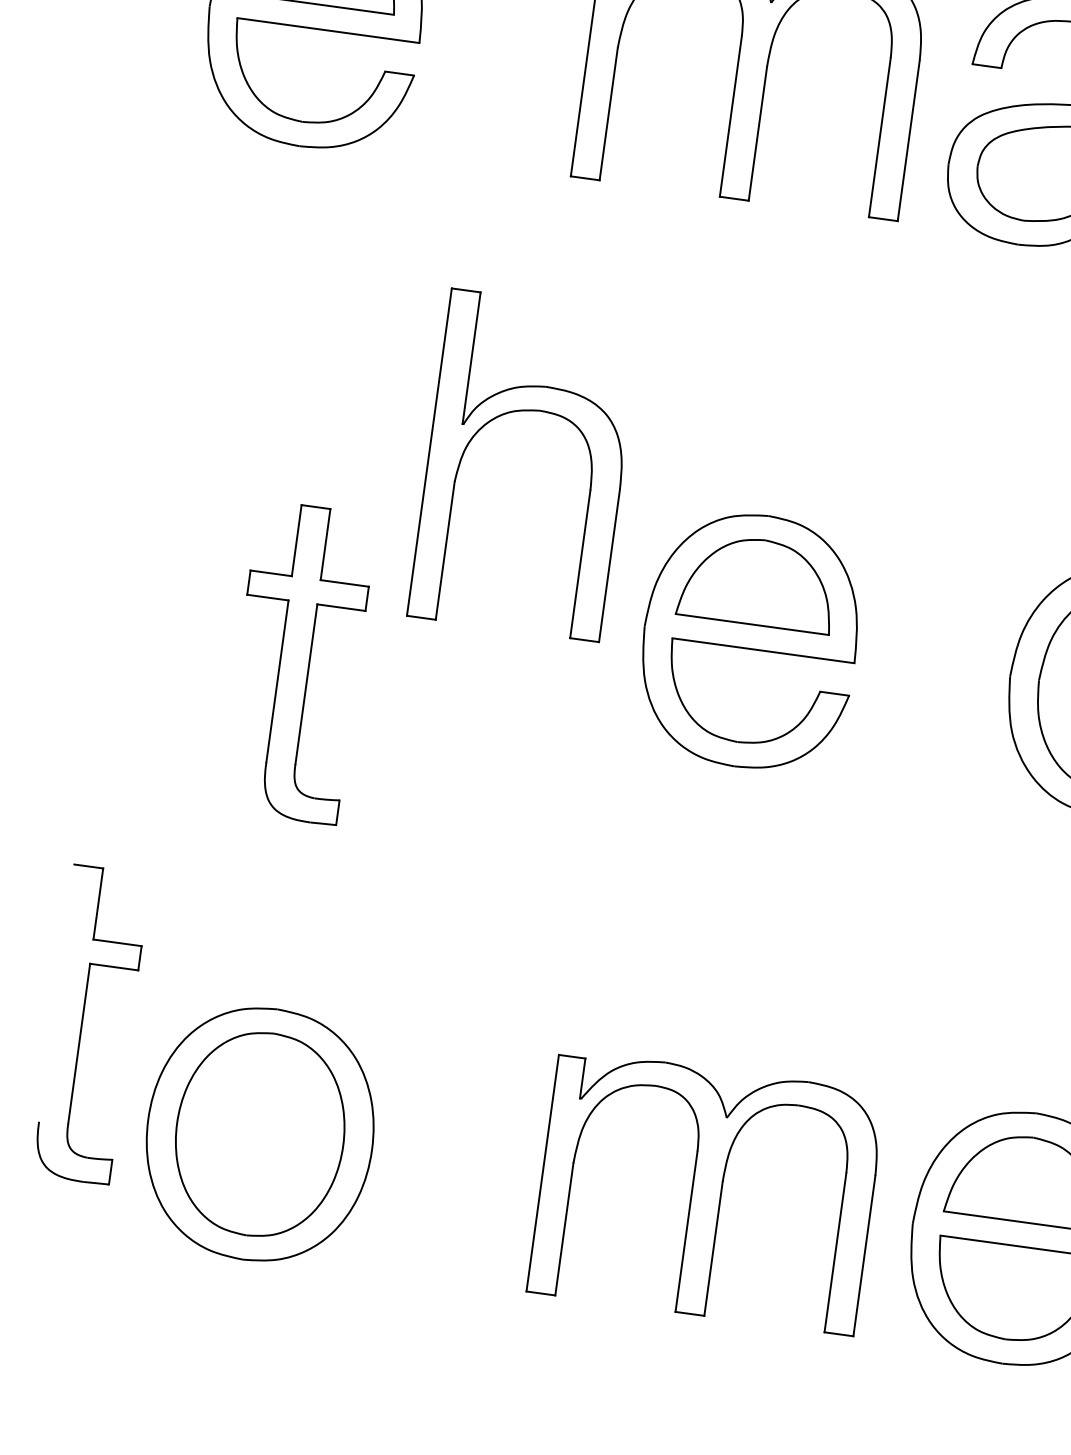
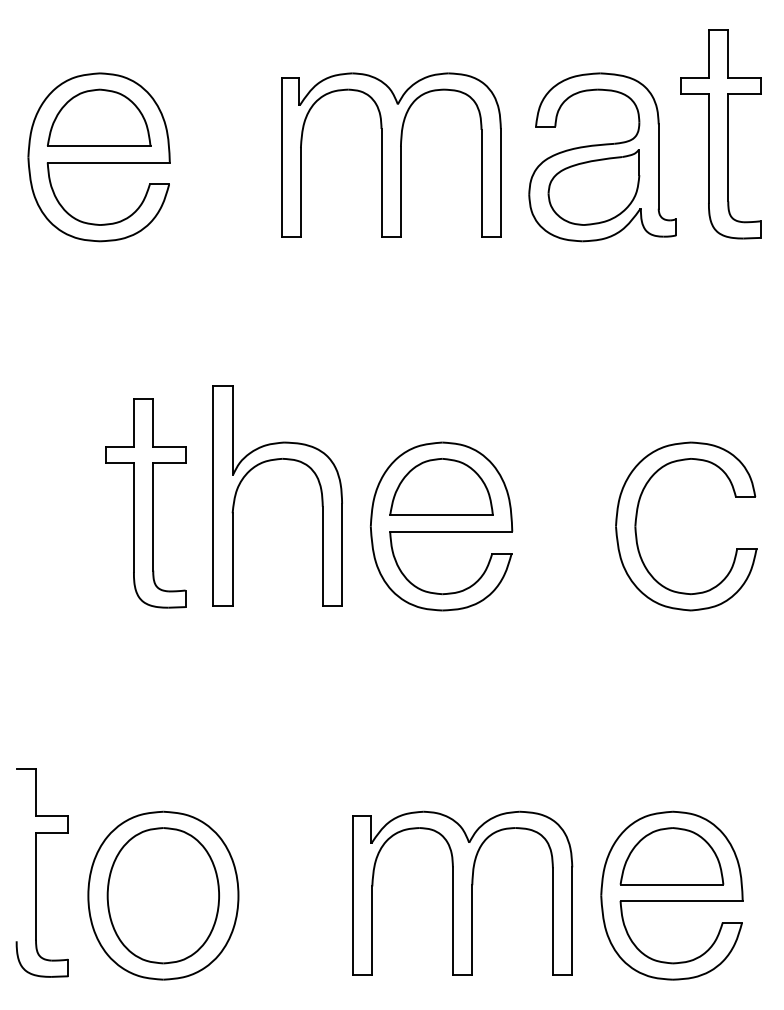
part: (521, 412) -> (270, 461), moved
part: (297, 662) -> (145, 503), moved
part: (90, 1024) -> (41, 872), moved

